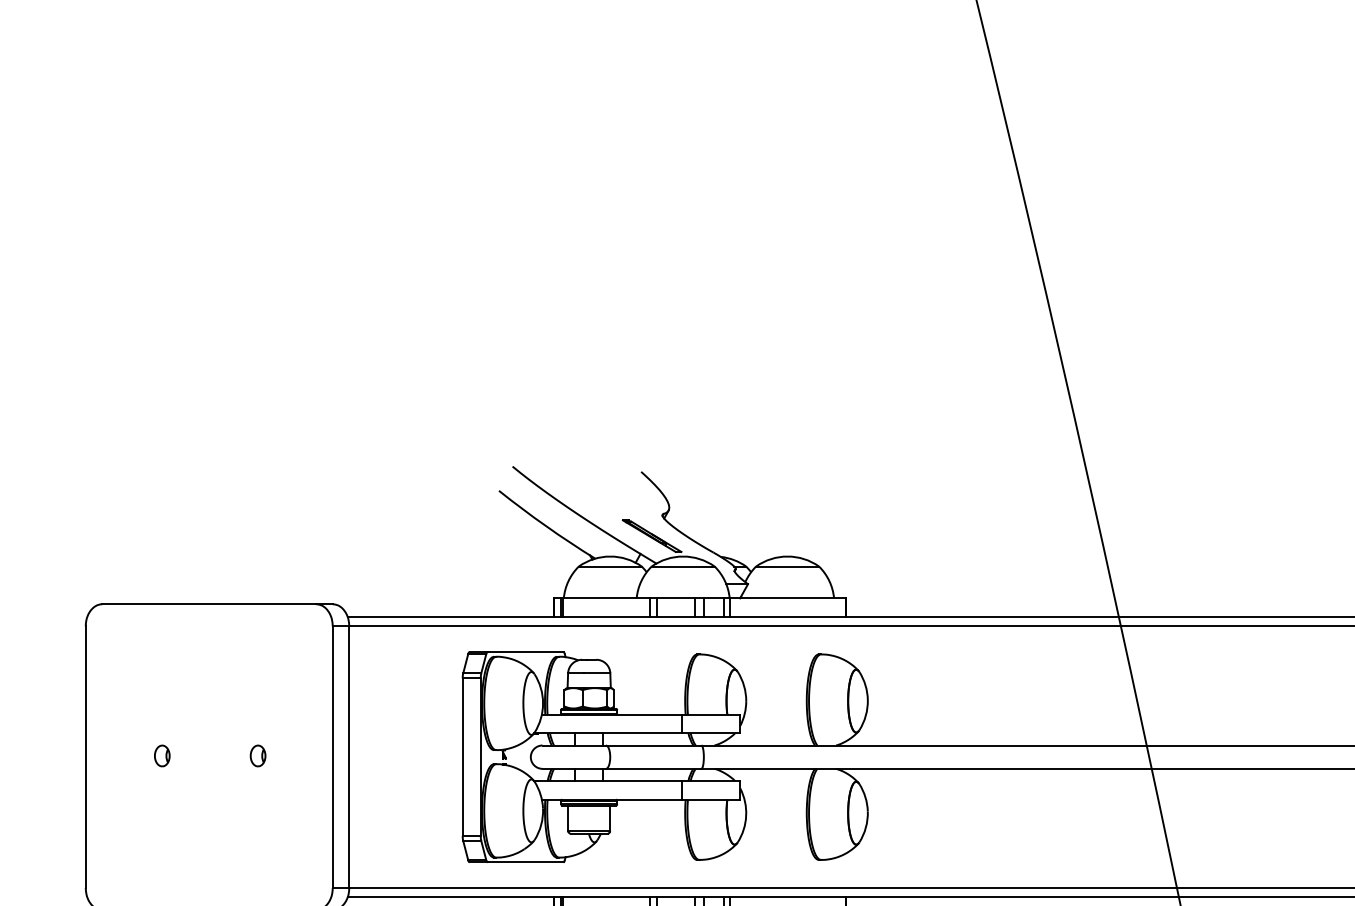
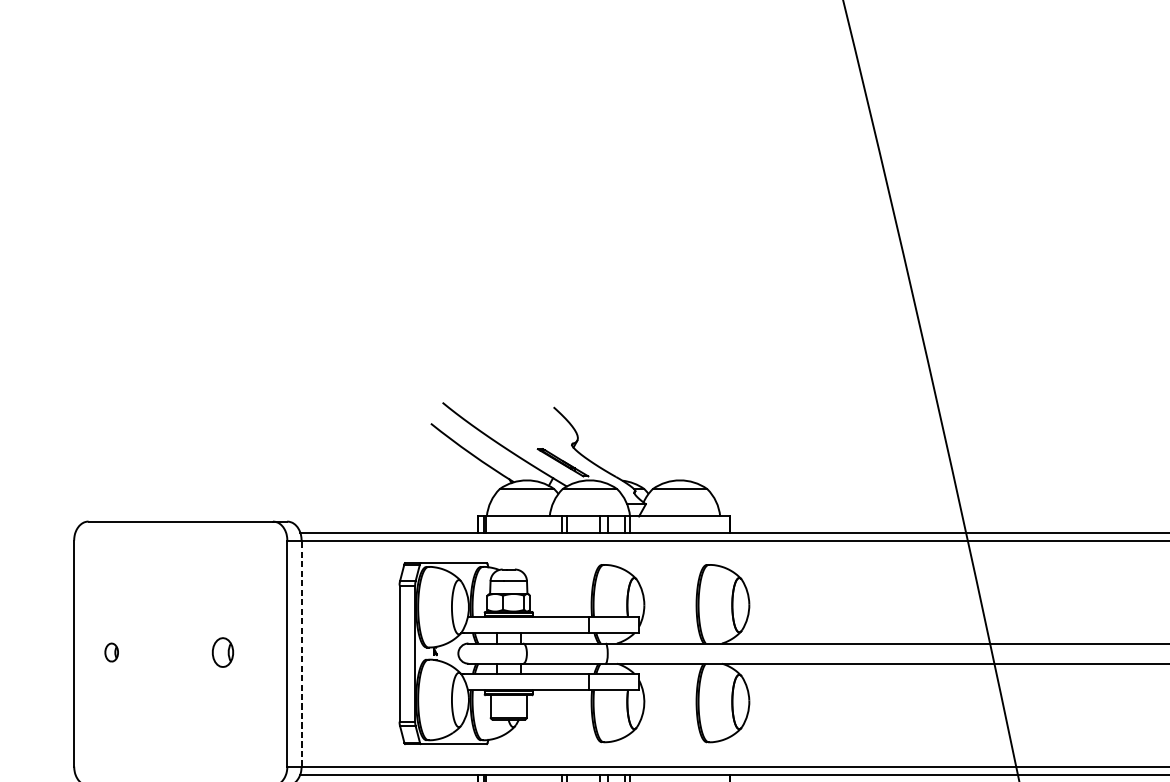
part: (162, 755) -> (111, 652), moved
part: (257, 755) -> (222, 652), size x1.6
line: (349, 757) -> (301, 653), solid -> dashed

